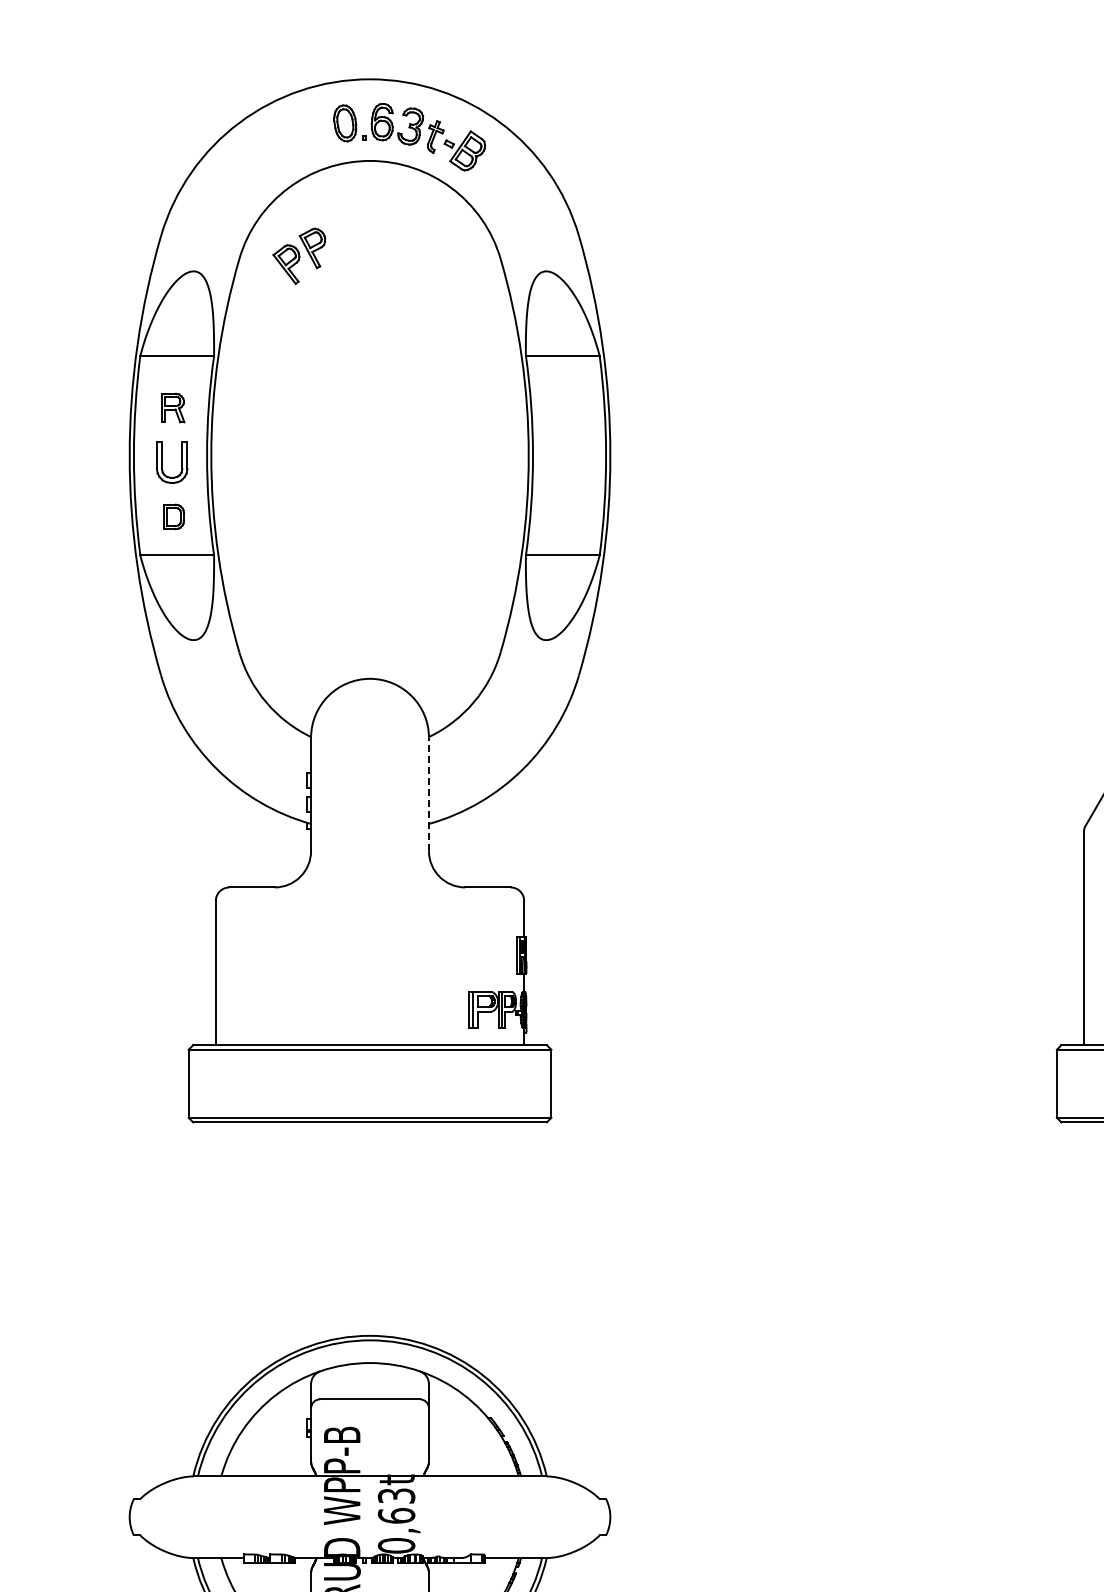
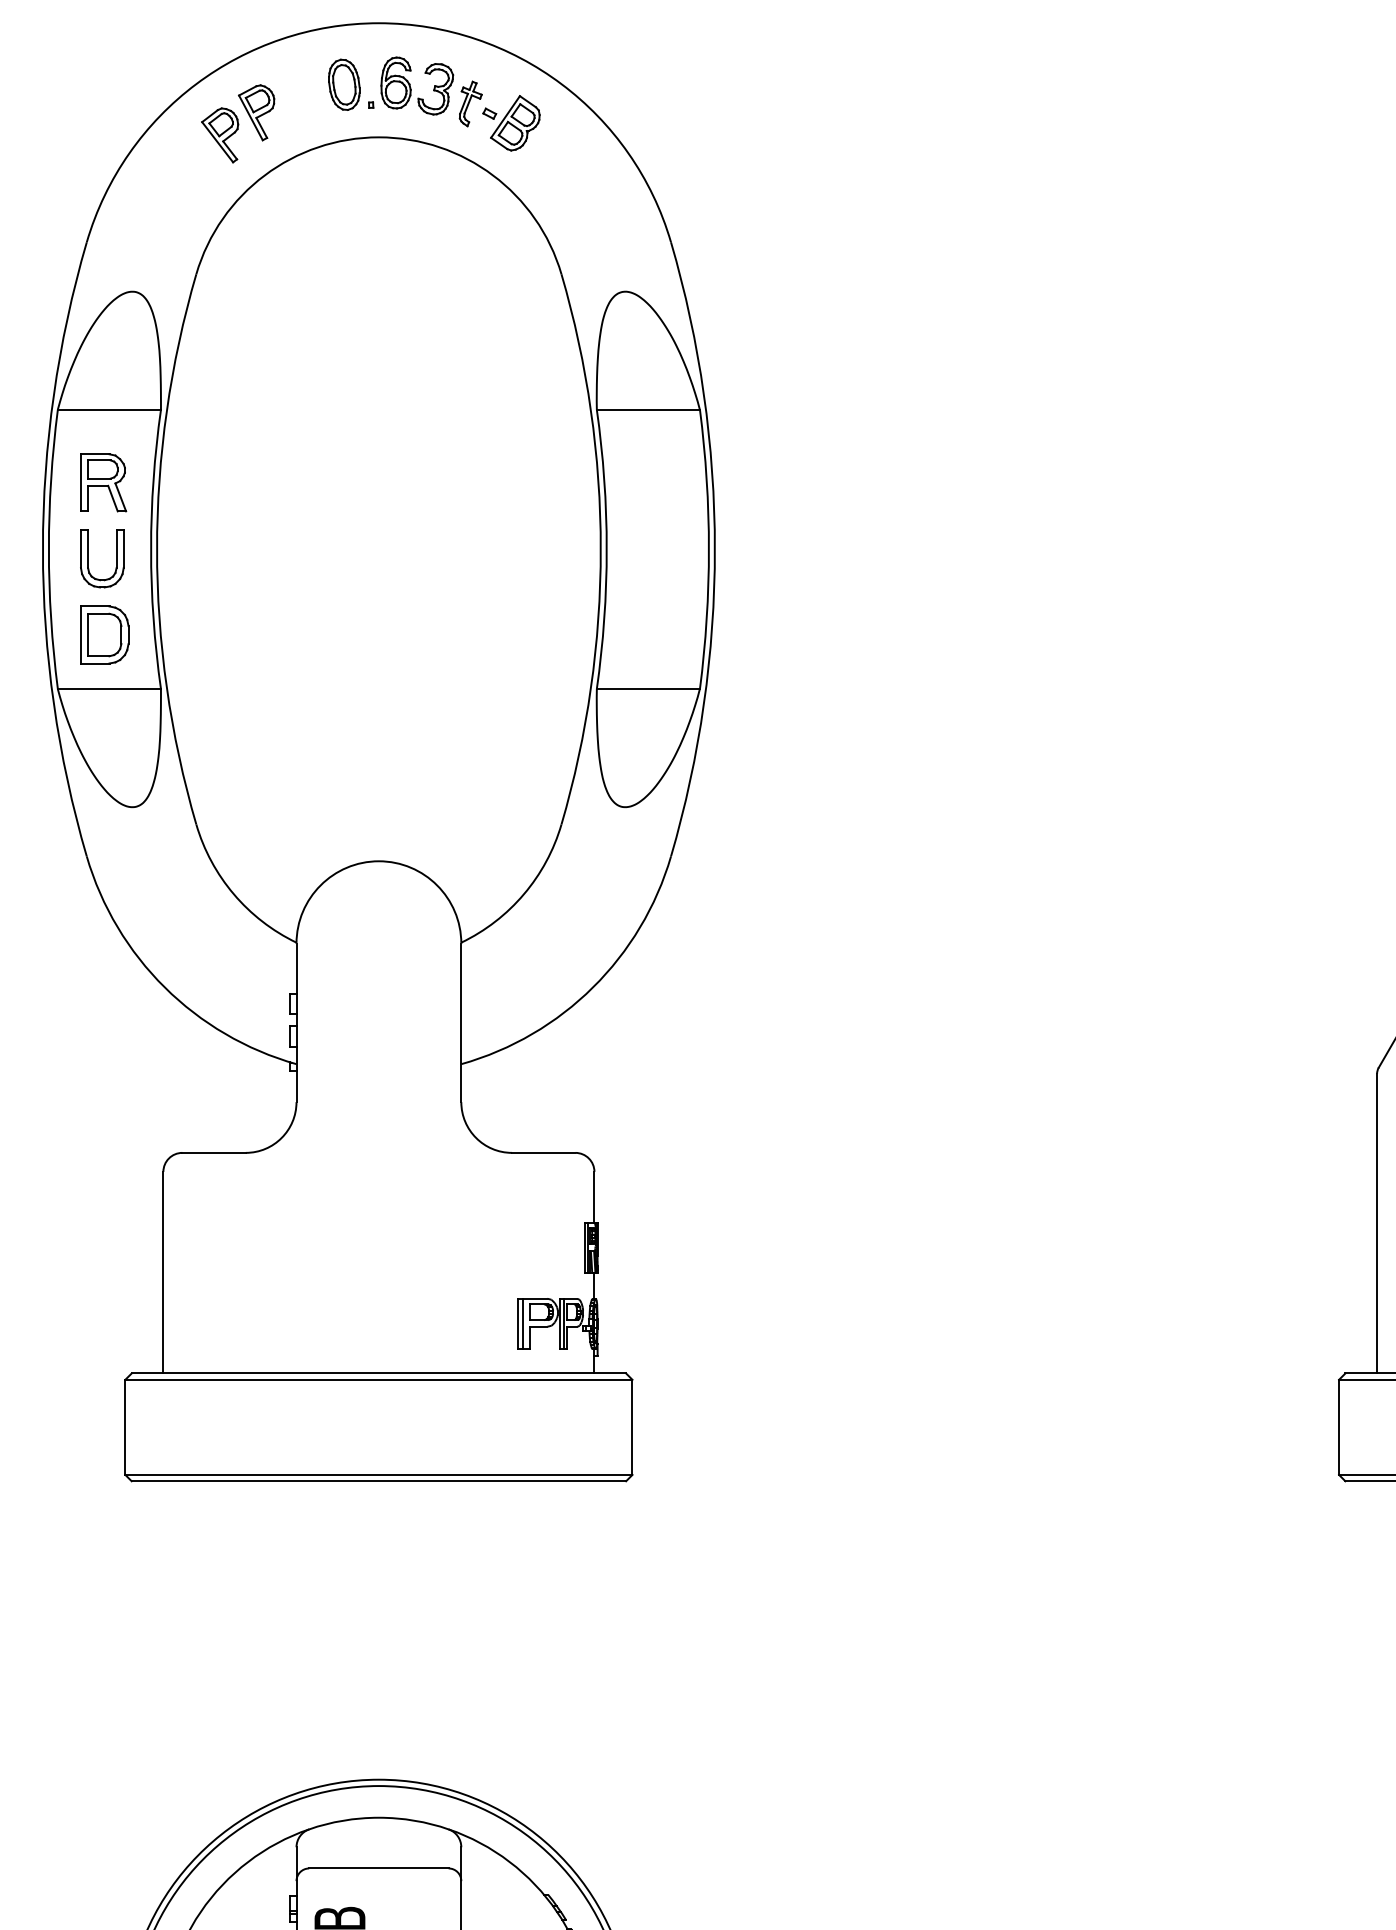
part: (299, 255) -> (238, 122), moved
part: (173, 407) -> (104, 481), size x1.43
part: (173, 516) -> (104, 634), size x1.67
line: (428, 794) -> (460, 1022), dashed -> solid

